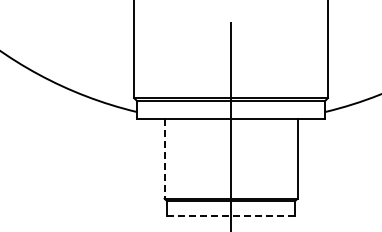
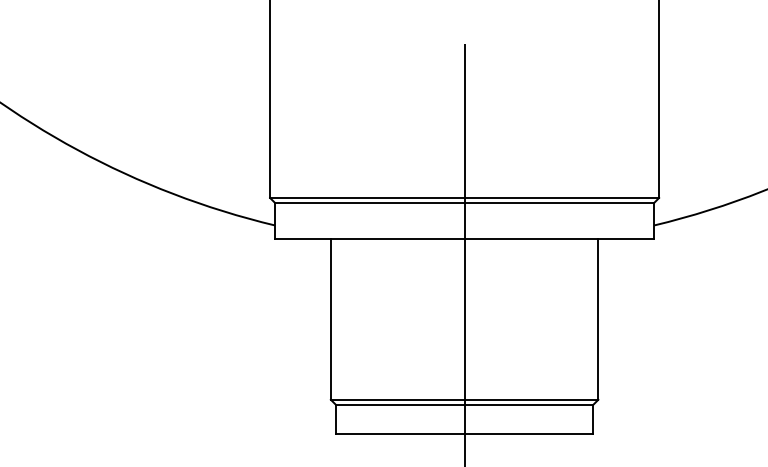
line: (164, 158) -> (330, 318), dashed -> solid
line: (231, 215) -> (465, 433), dashed -> solid

